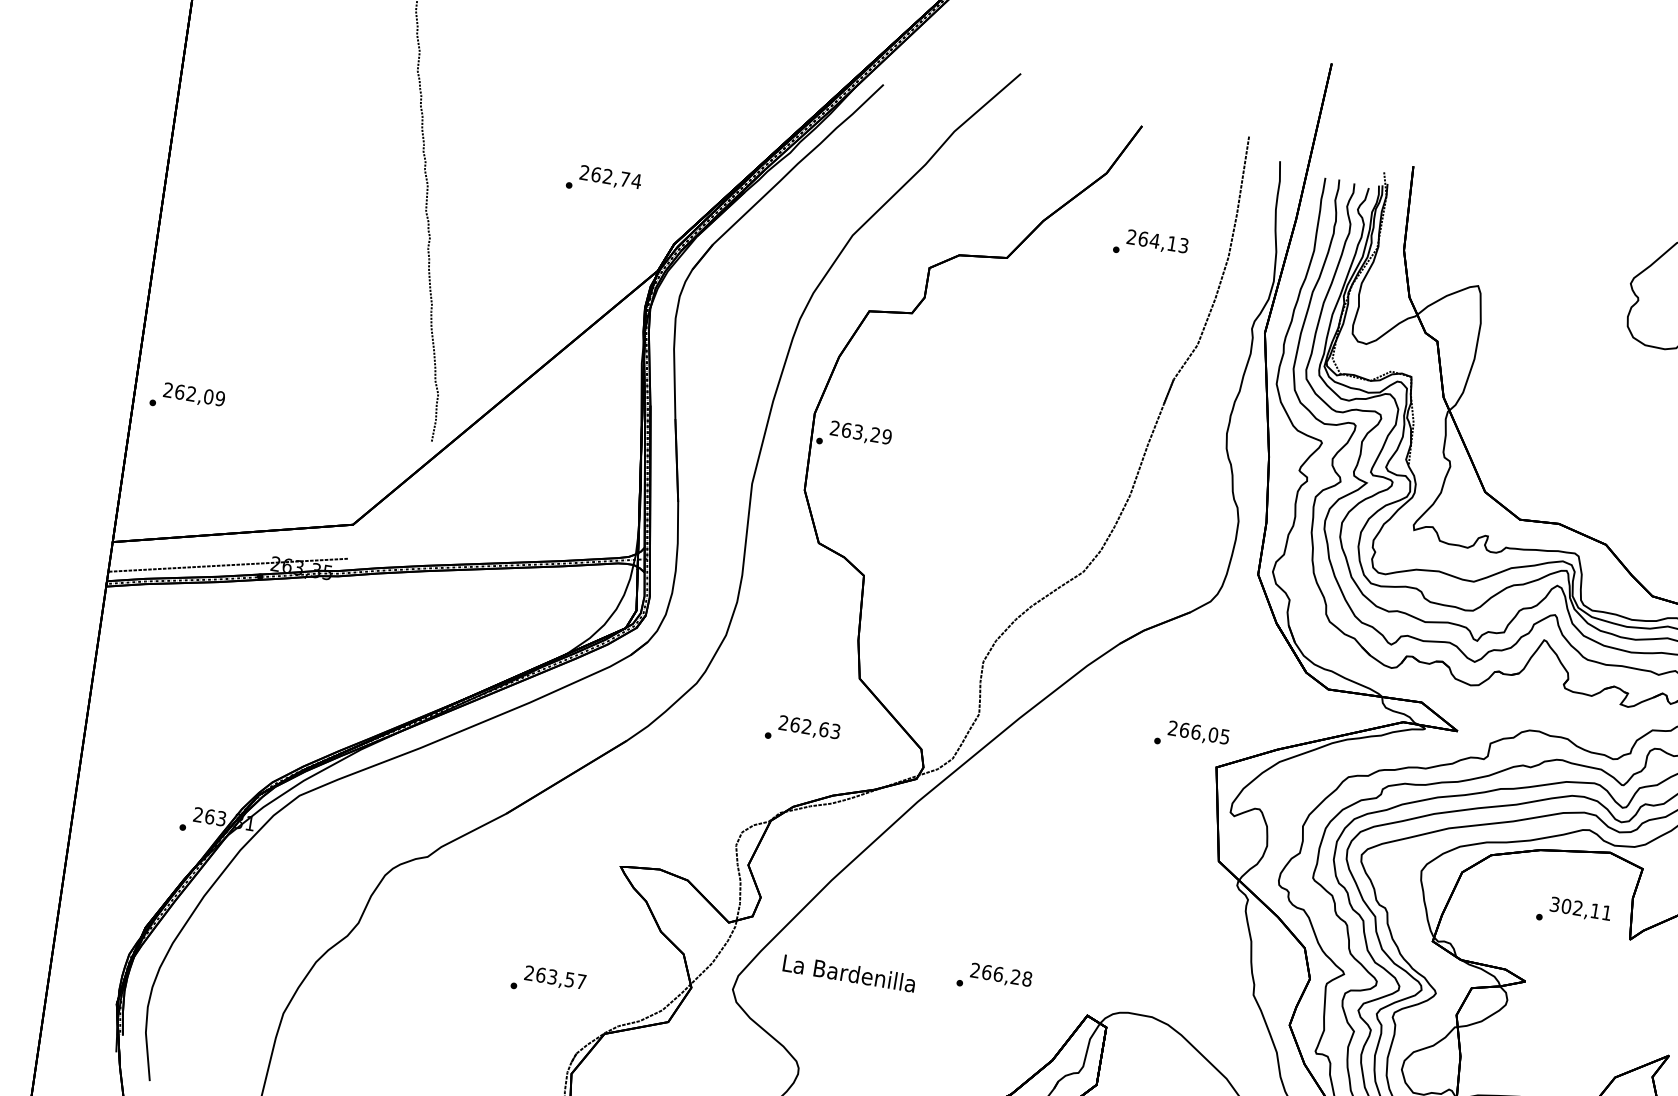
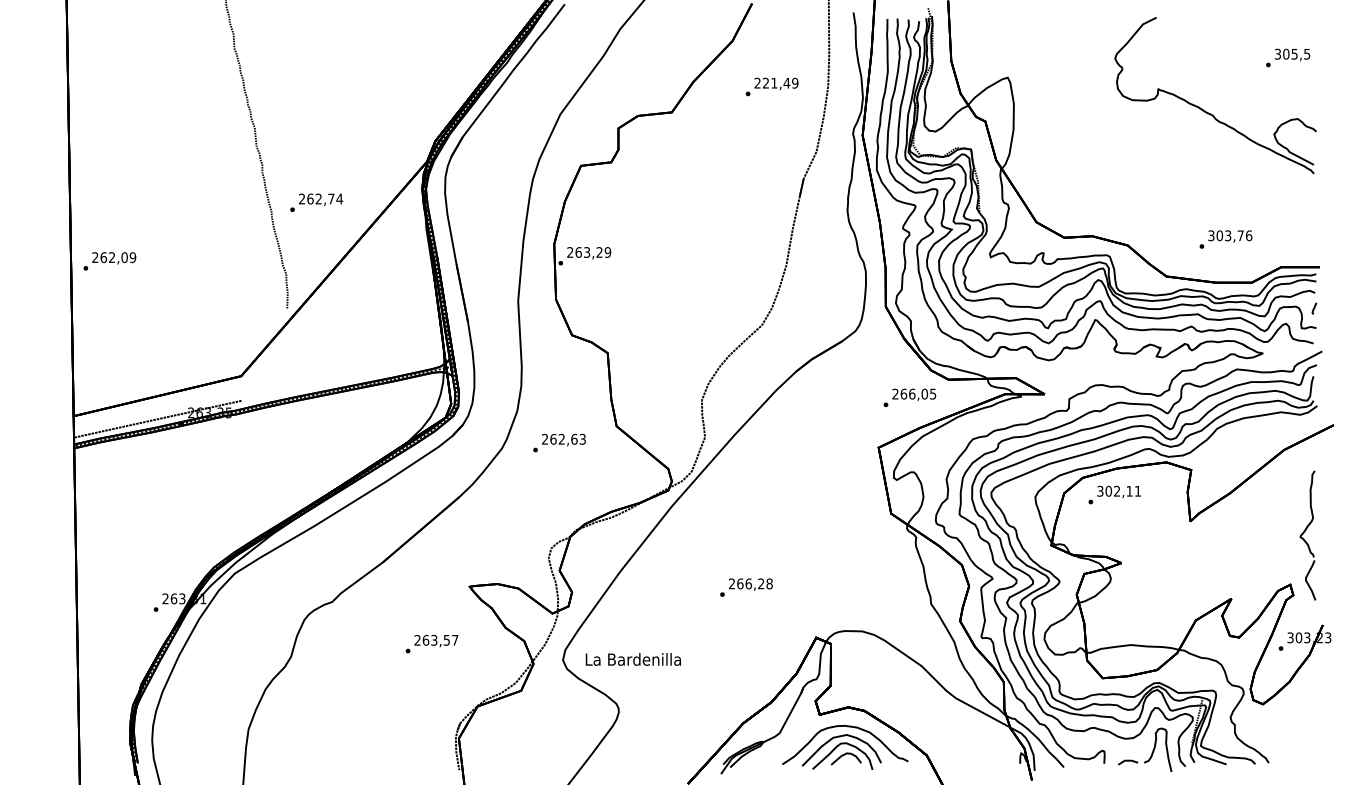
text: (603, 180) -> (316, 202), moved
text: (1163, 241) -> (780, 82), 264,13 -> 221,49
text: (186, 398) -> (109, 261), moved
text: (802, 730) -> (559, 442), moved
text: (1191, 736) -> (909, 397), moved
text: (1573, 912) -> (1114, 494), moved
text: (848, 973) -> (632, 659), moved
text: (994, 978) -> (746, 587), moved
text: (547, 980) -> (431, 643), moved

